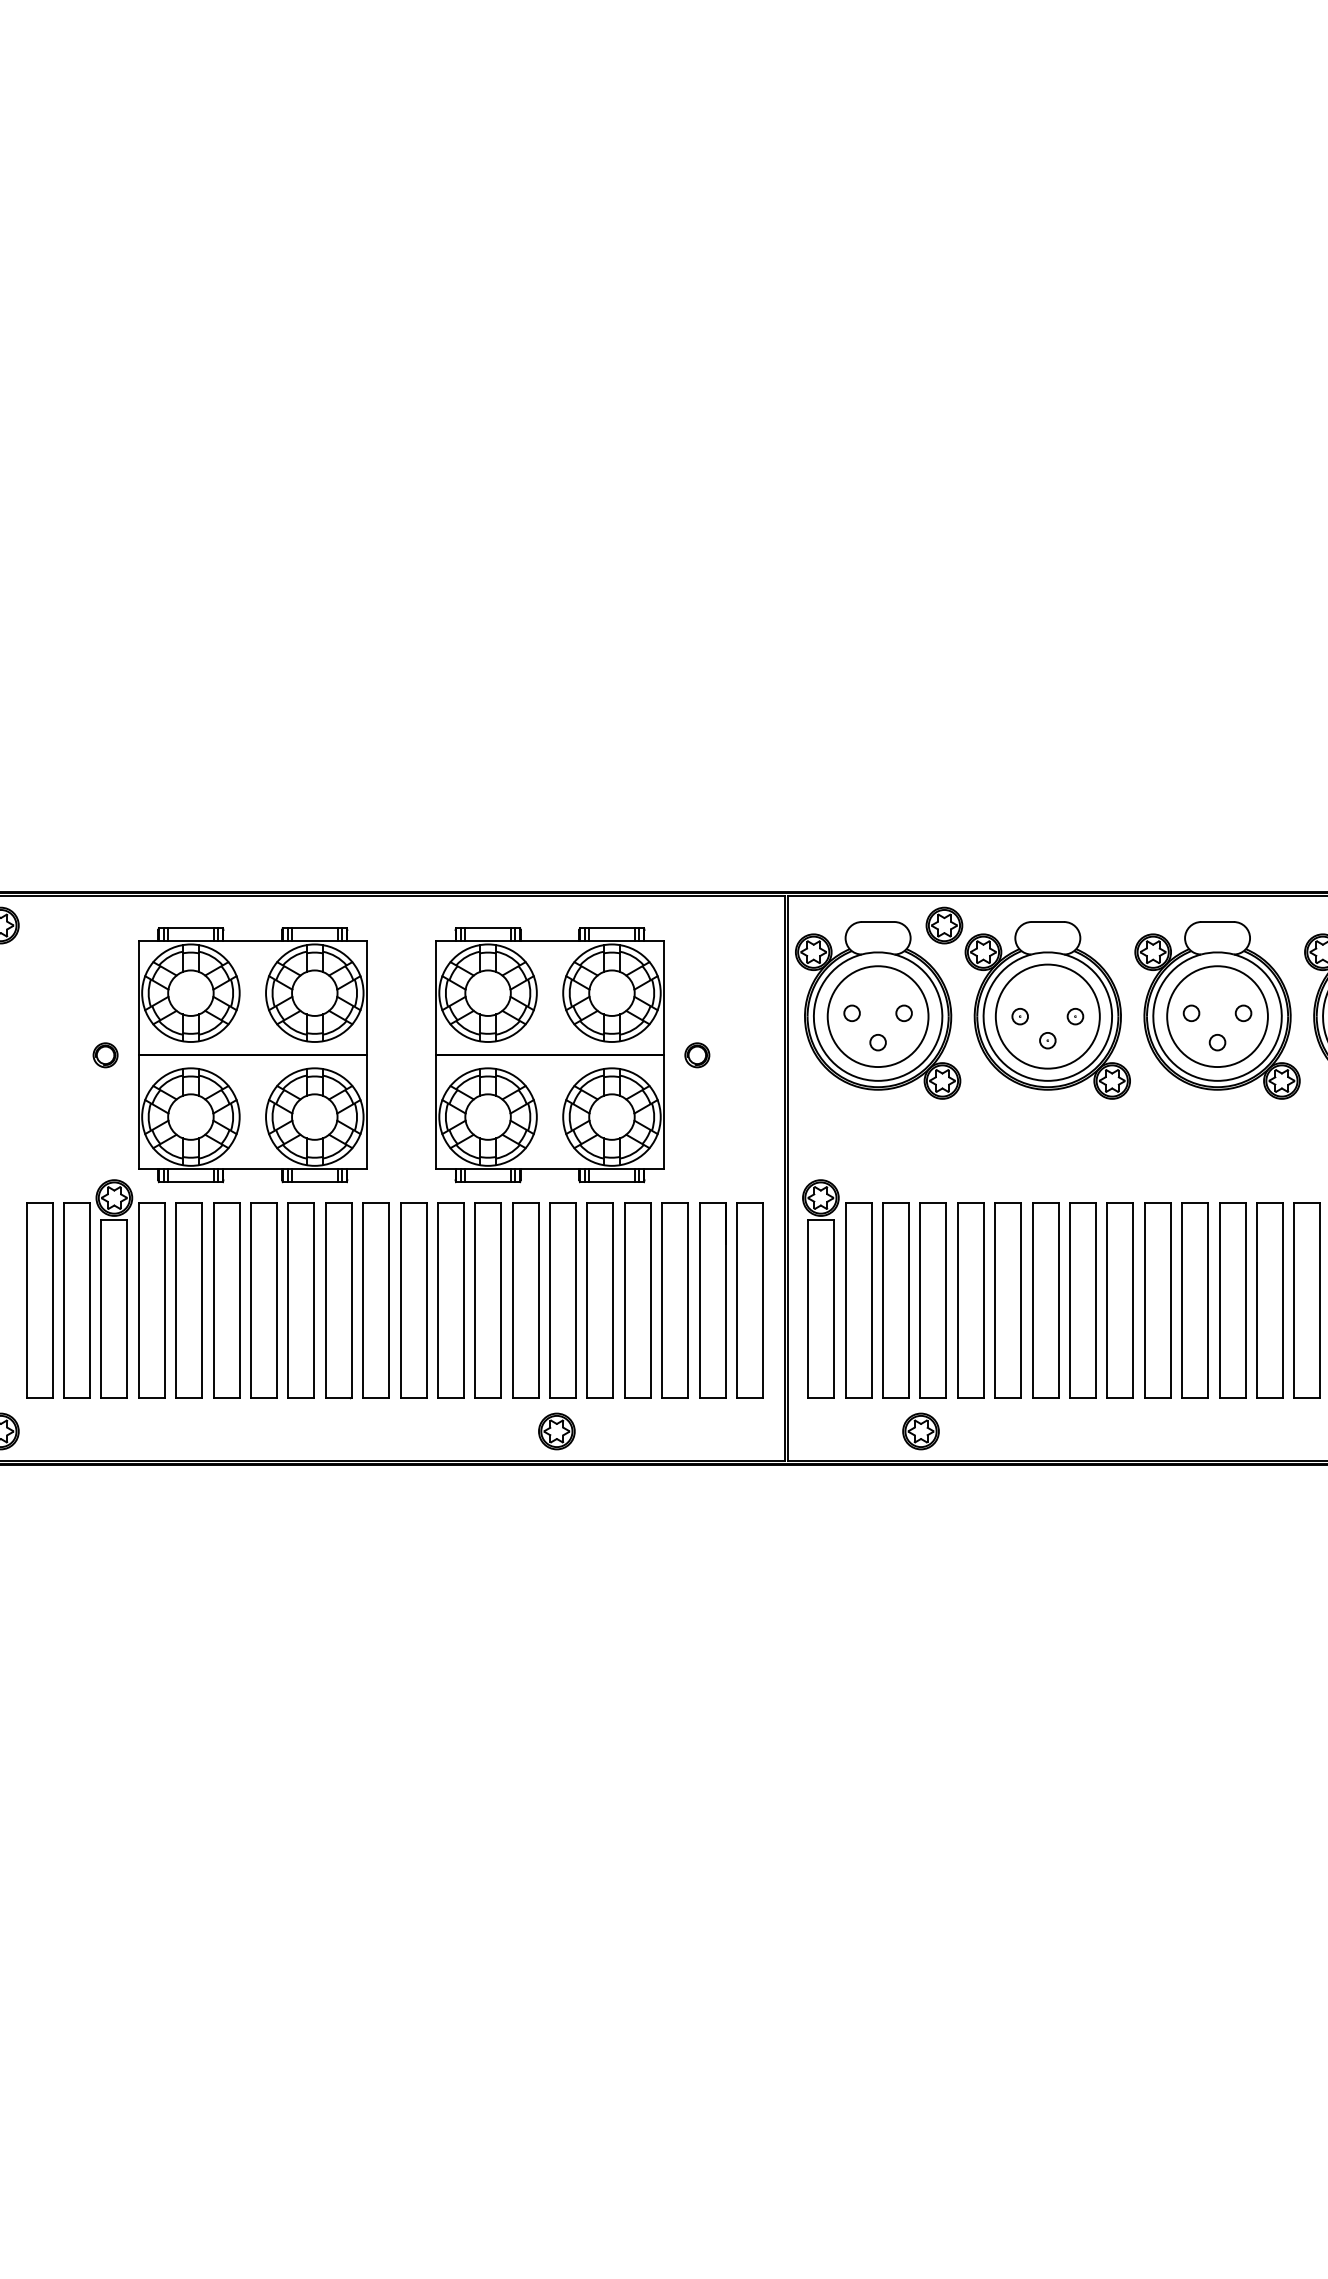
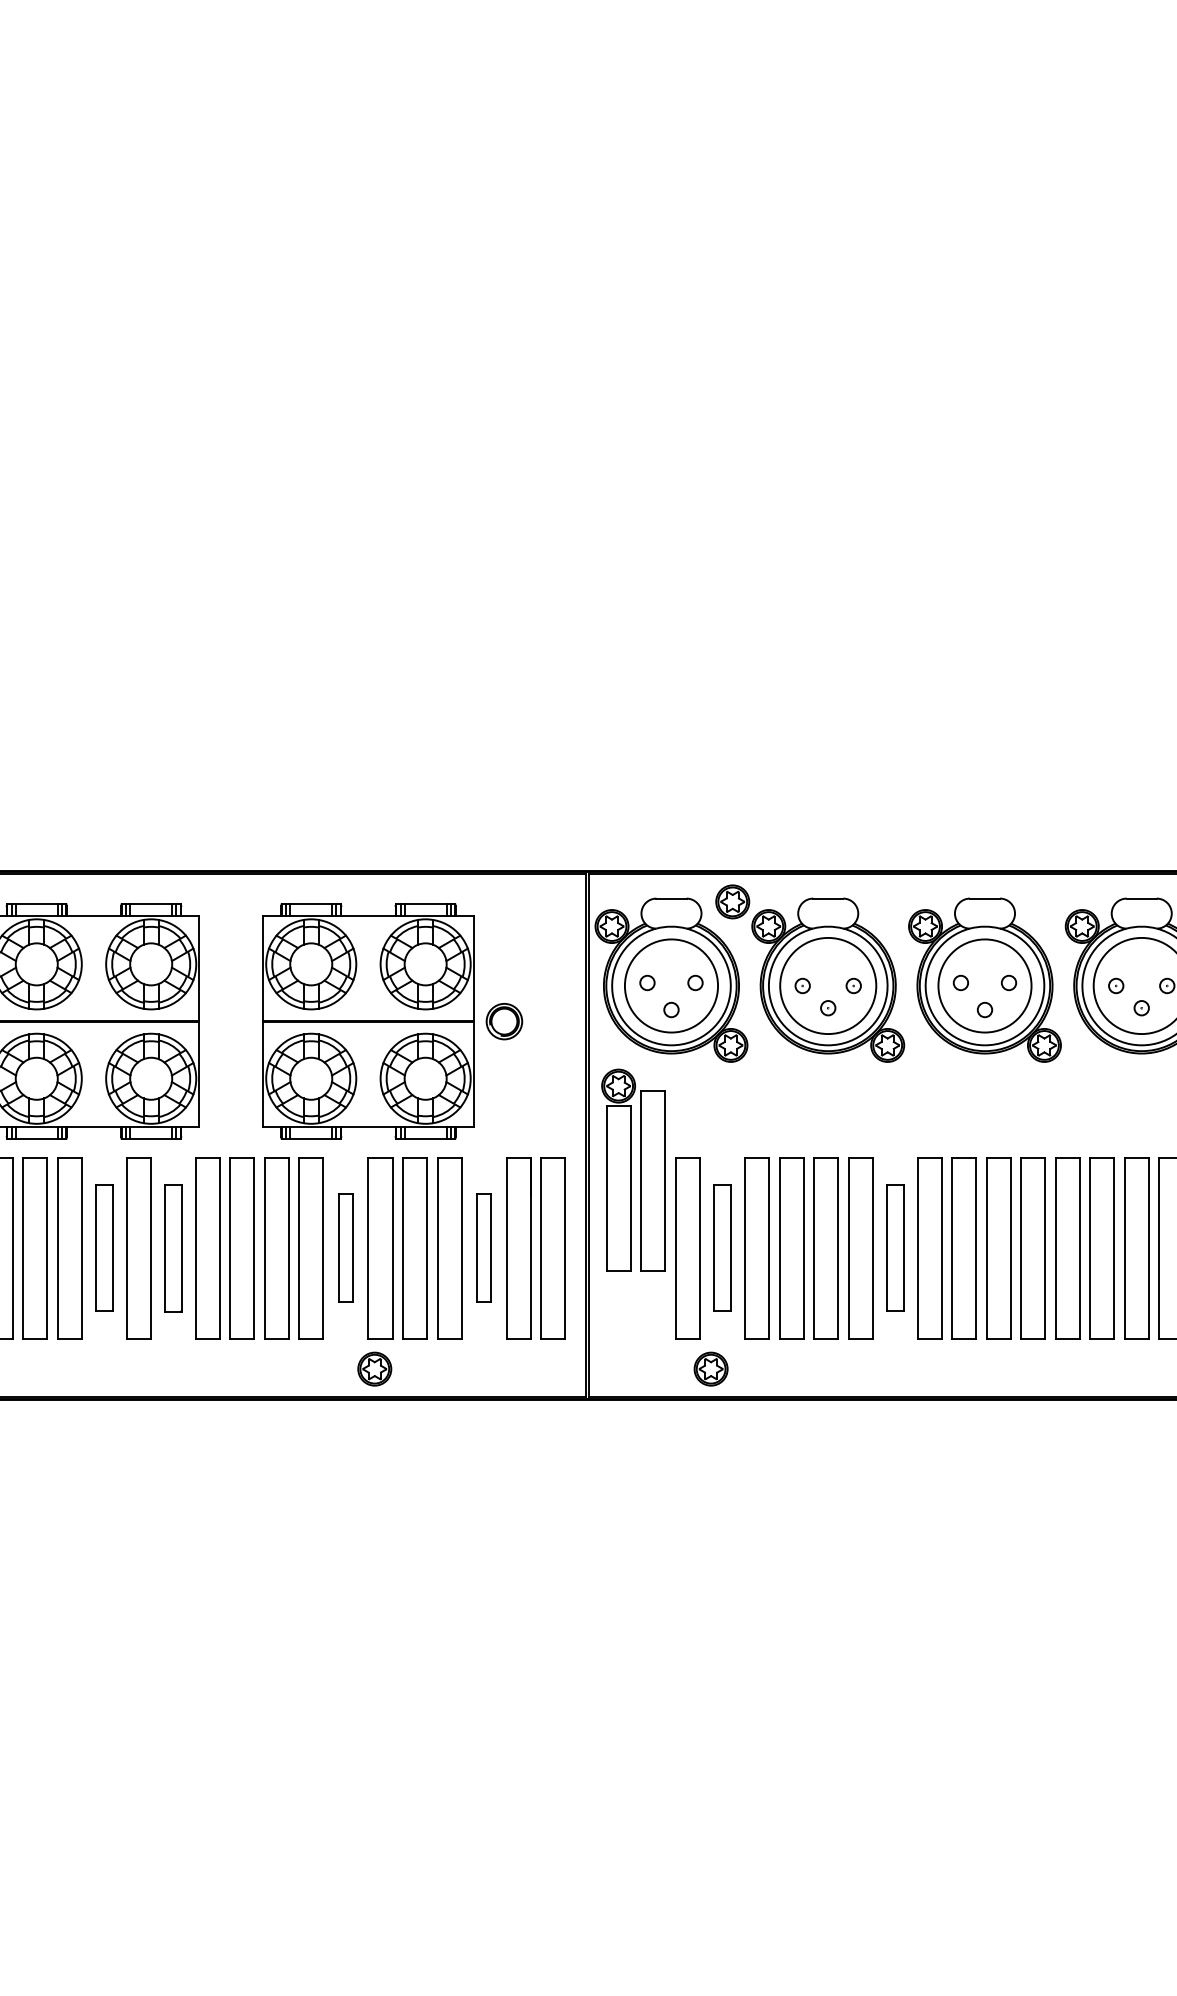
part: (697, 1055) -> (504, 1021), size x1.6
part: (837, 1288) -> (633, 1169), moved
part: (263, 1300) -> (103, 1248), size x0.7
part: (338, 1300) -> (173, 1248), size x0.7
part: (525, 1300) -> (345, 1248), size x0.6
part: (674, 1300) -> (483, 1248), size x0.6
part: (932, 1300) -> (721, 1248), size x0.7
part: (1119, 1300) -> (894, 1248), size x0.7

